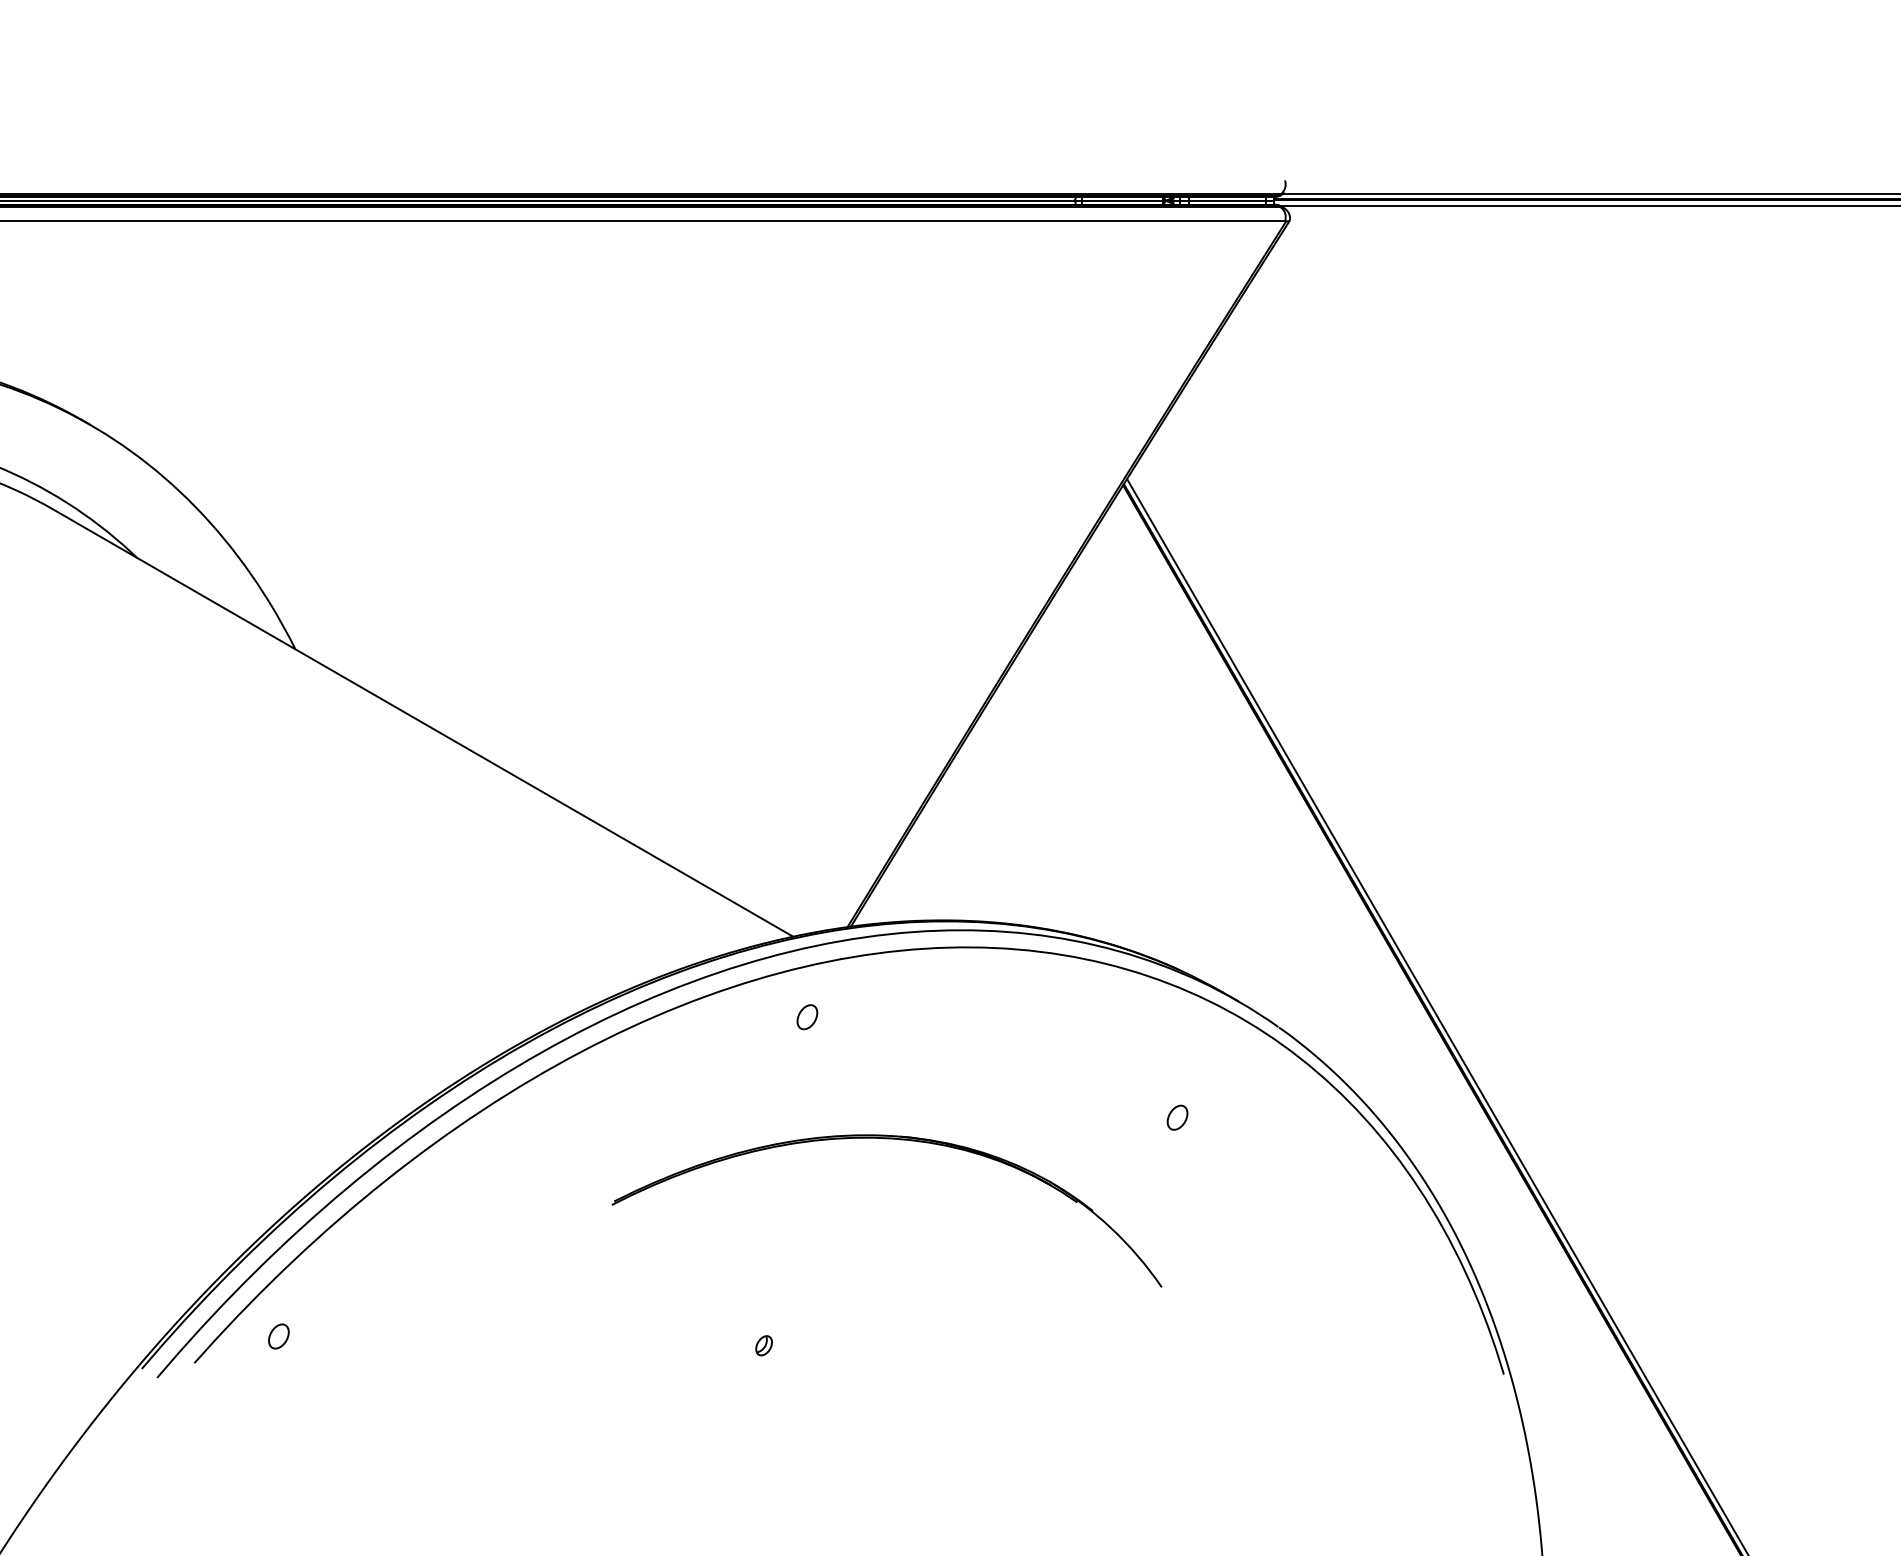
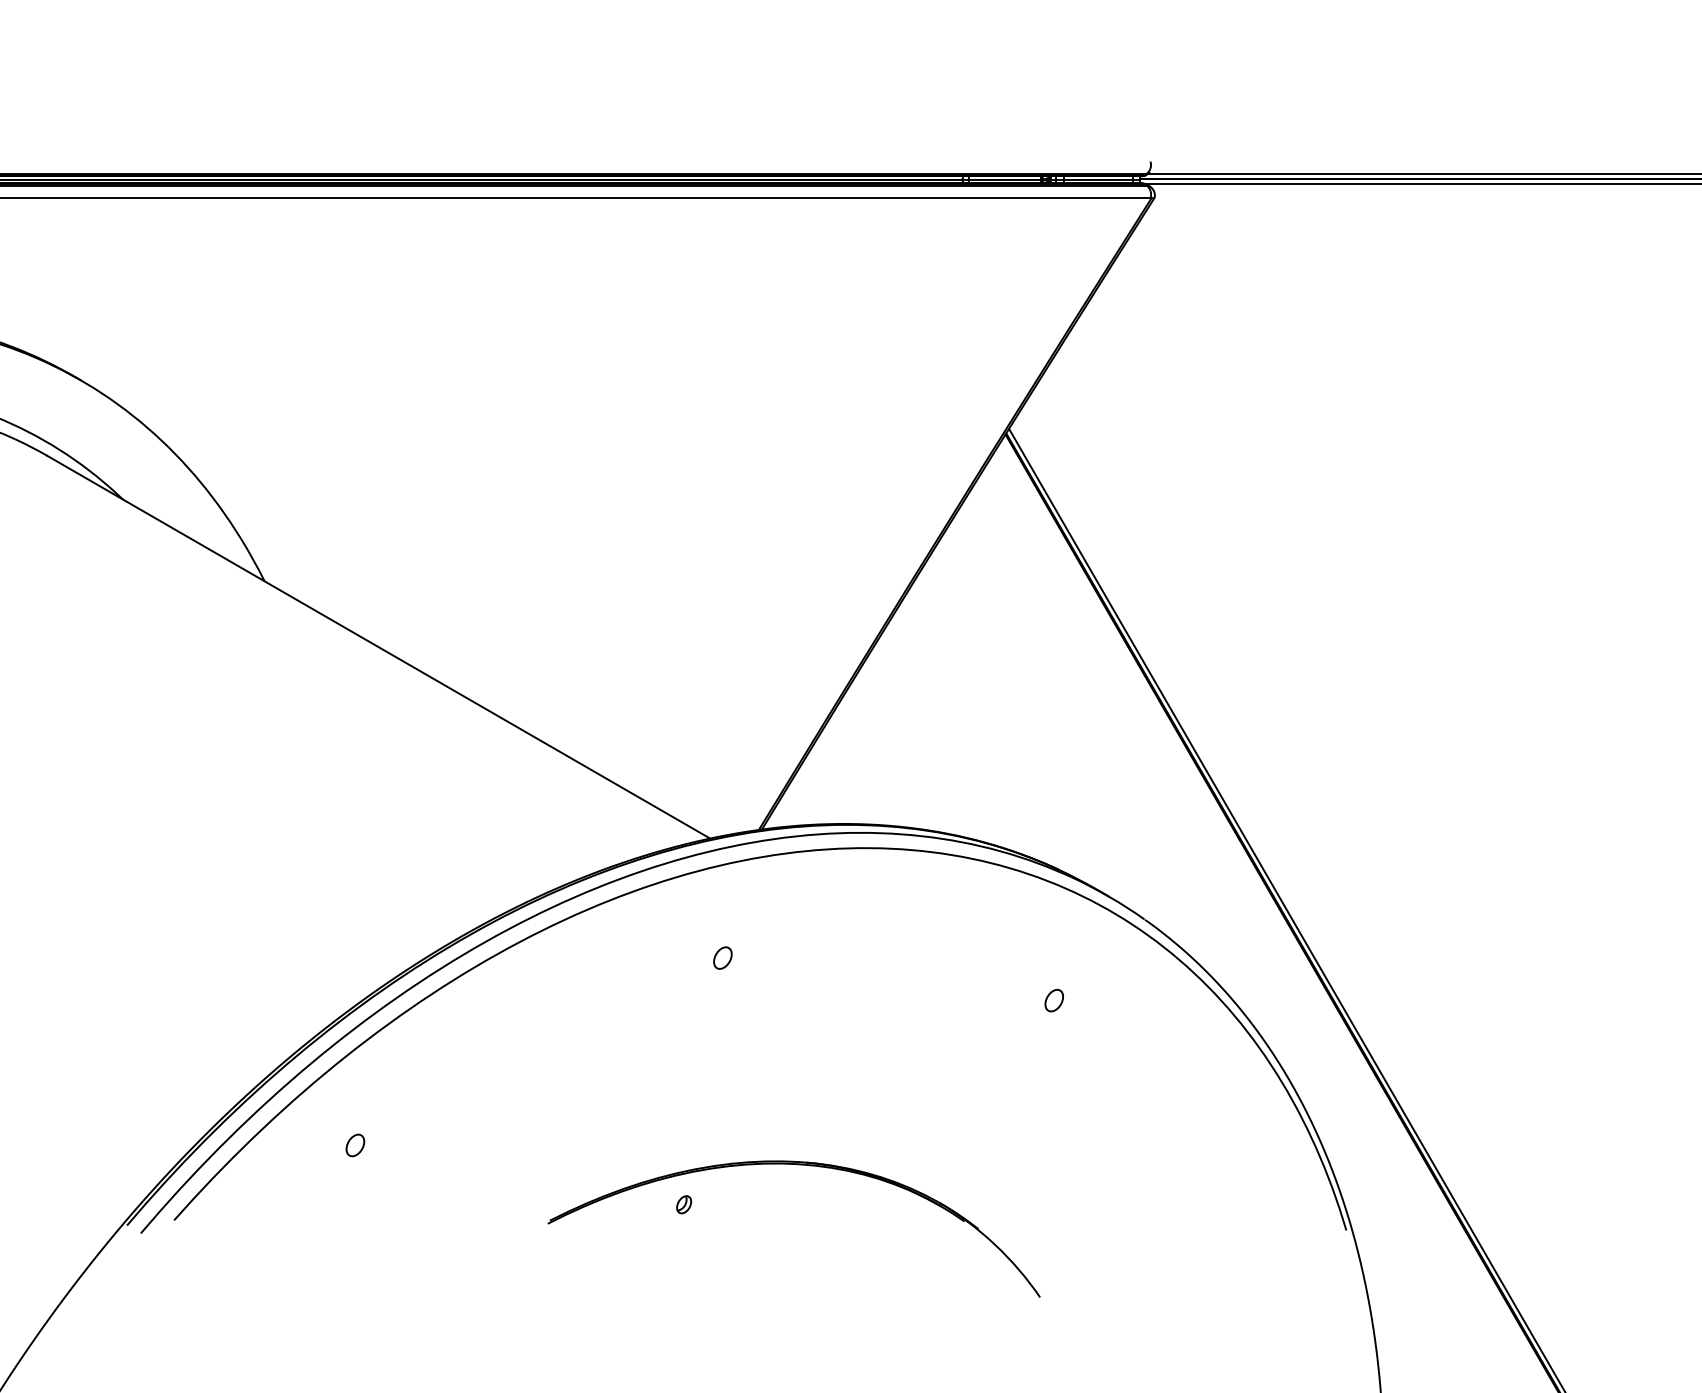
part: (807, 1017) -> (722, 958), moved
part: (886, 1139) -> (793, 1165), moved
part: (278, 1336) -> (355, 1145), moved

